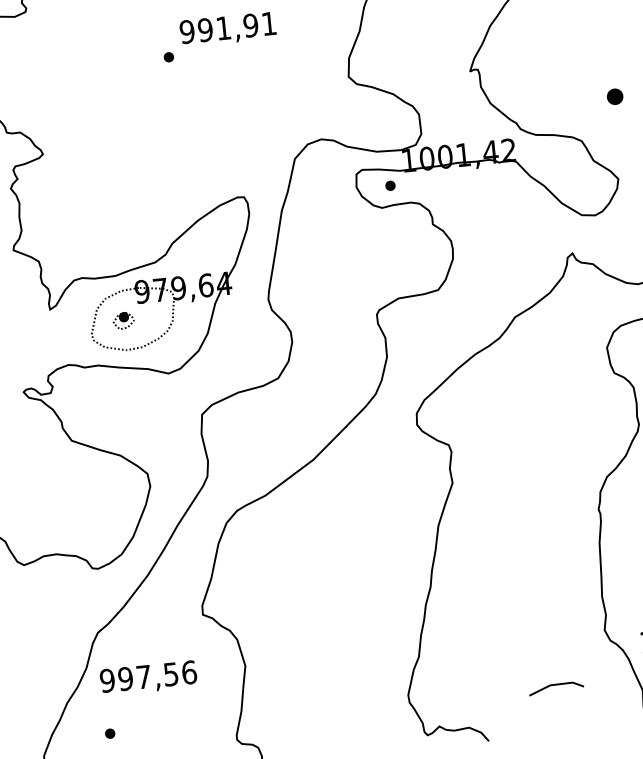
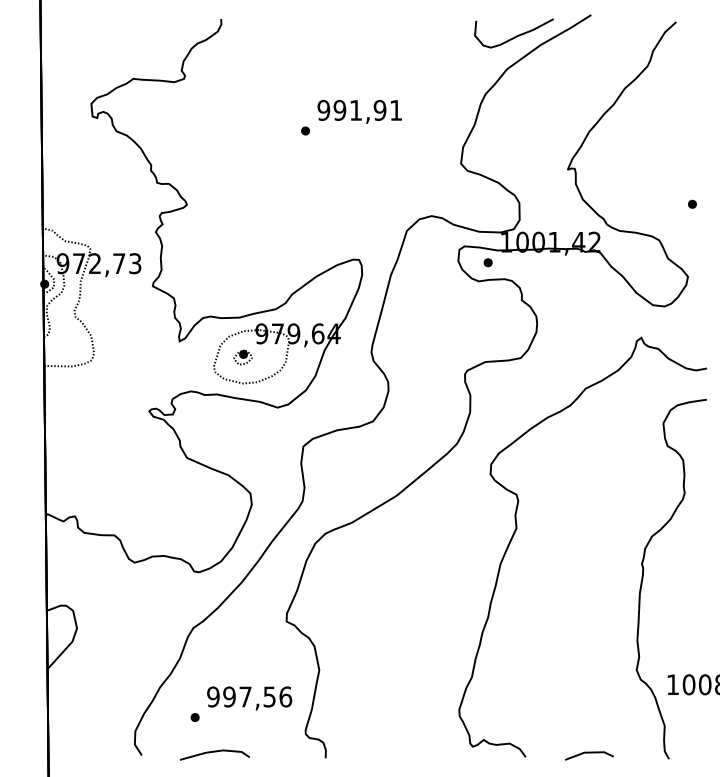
part: (615, 95) -> (692, 203), size x0.62
text: (148, 678) -> (249, 698), moved
line: (556, 685) -> (589, 753), moved

